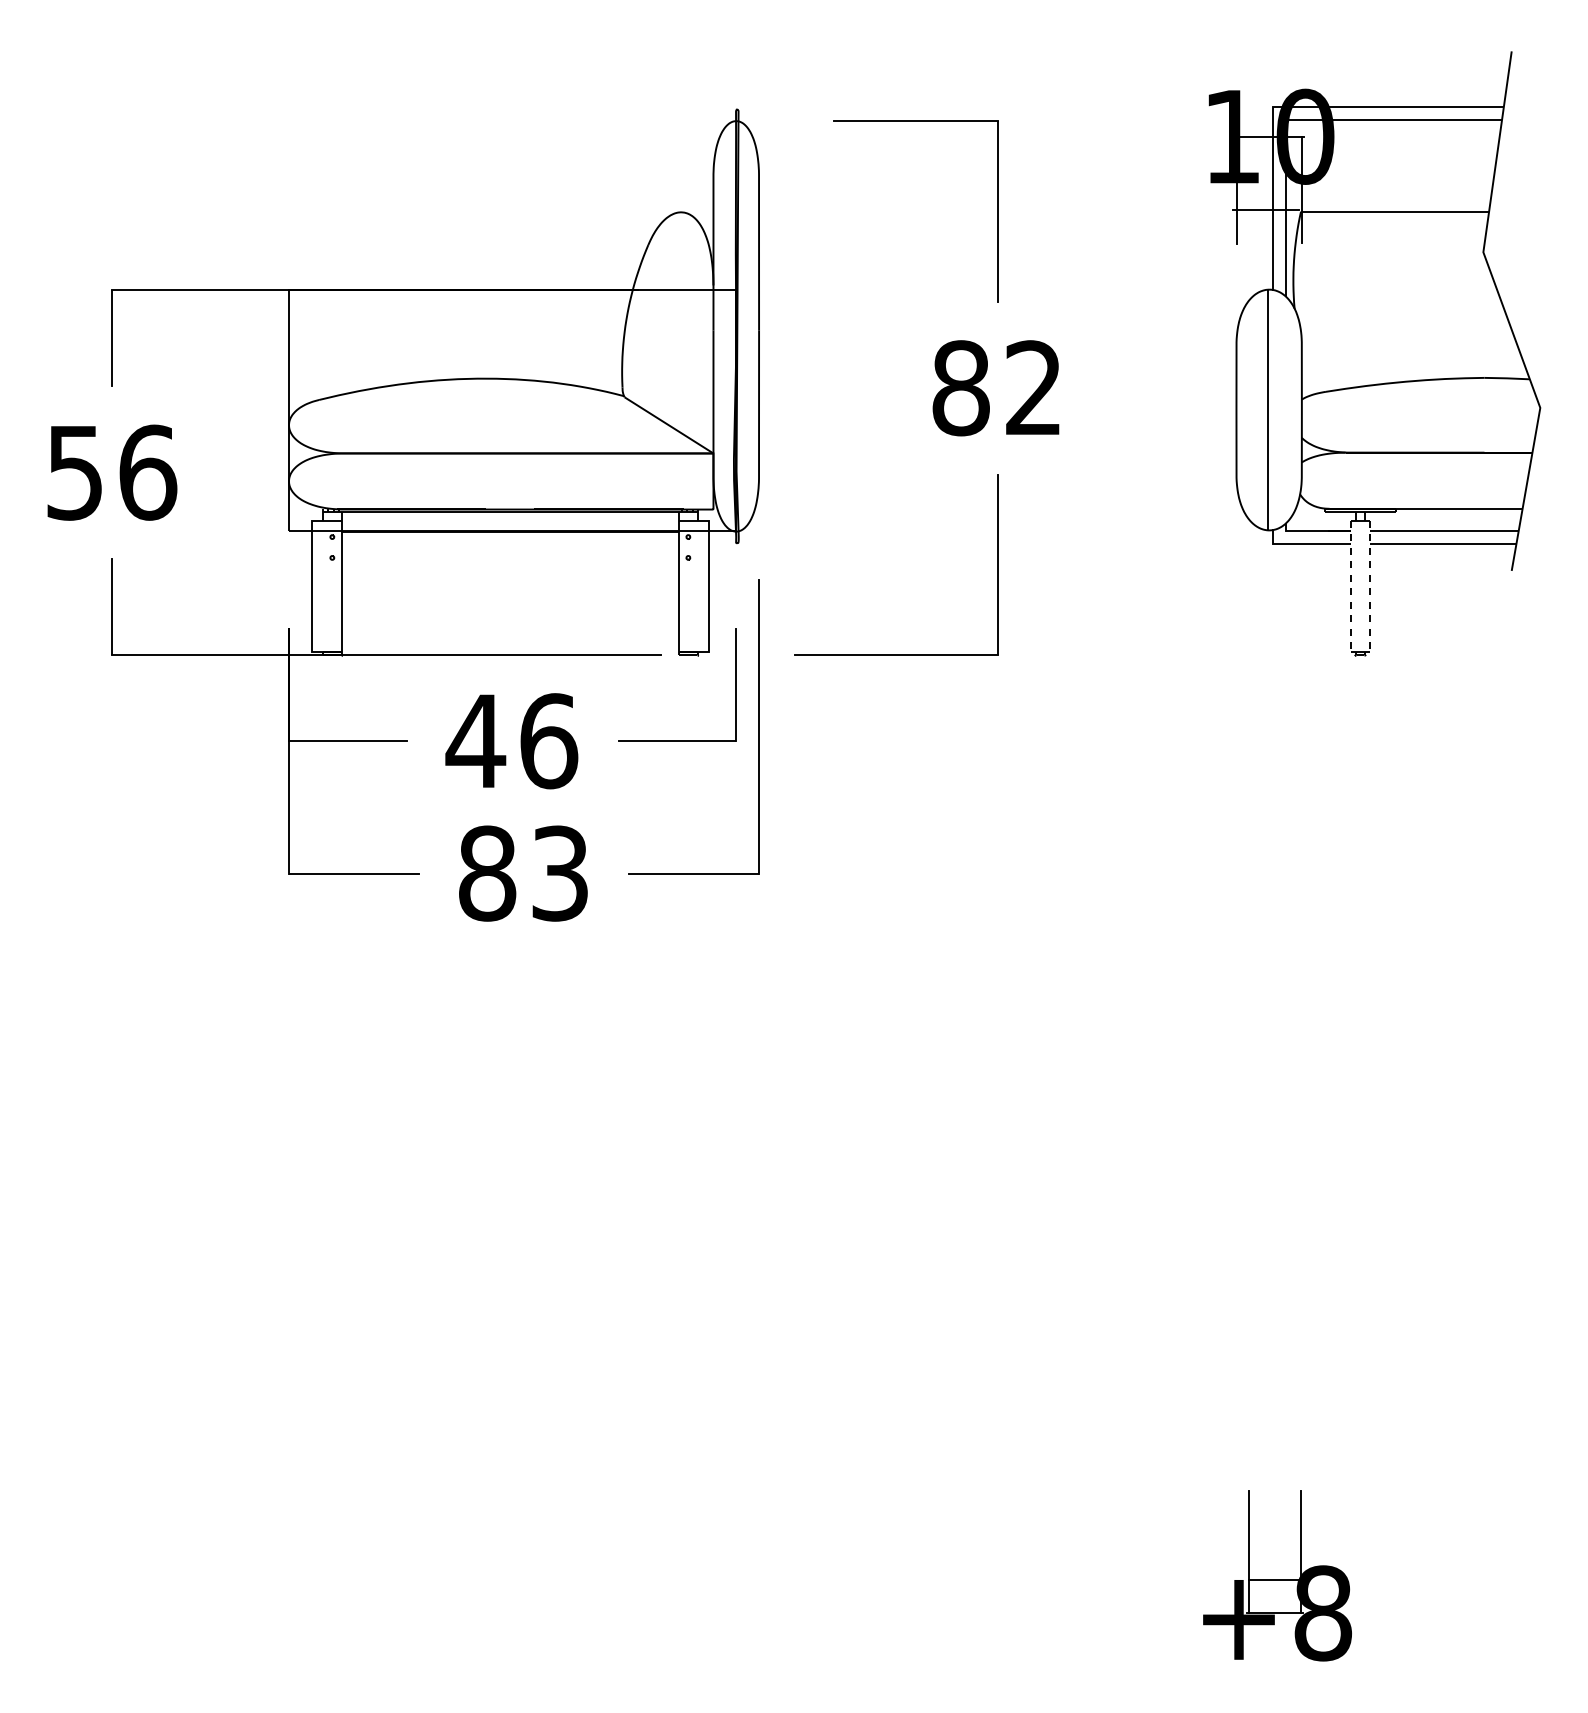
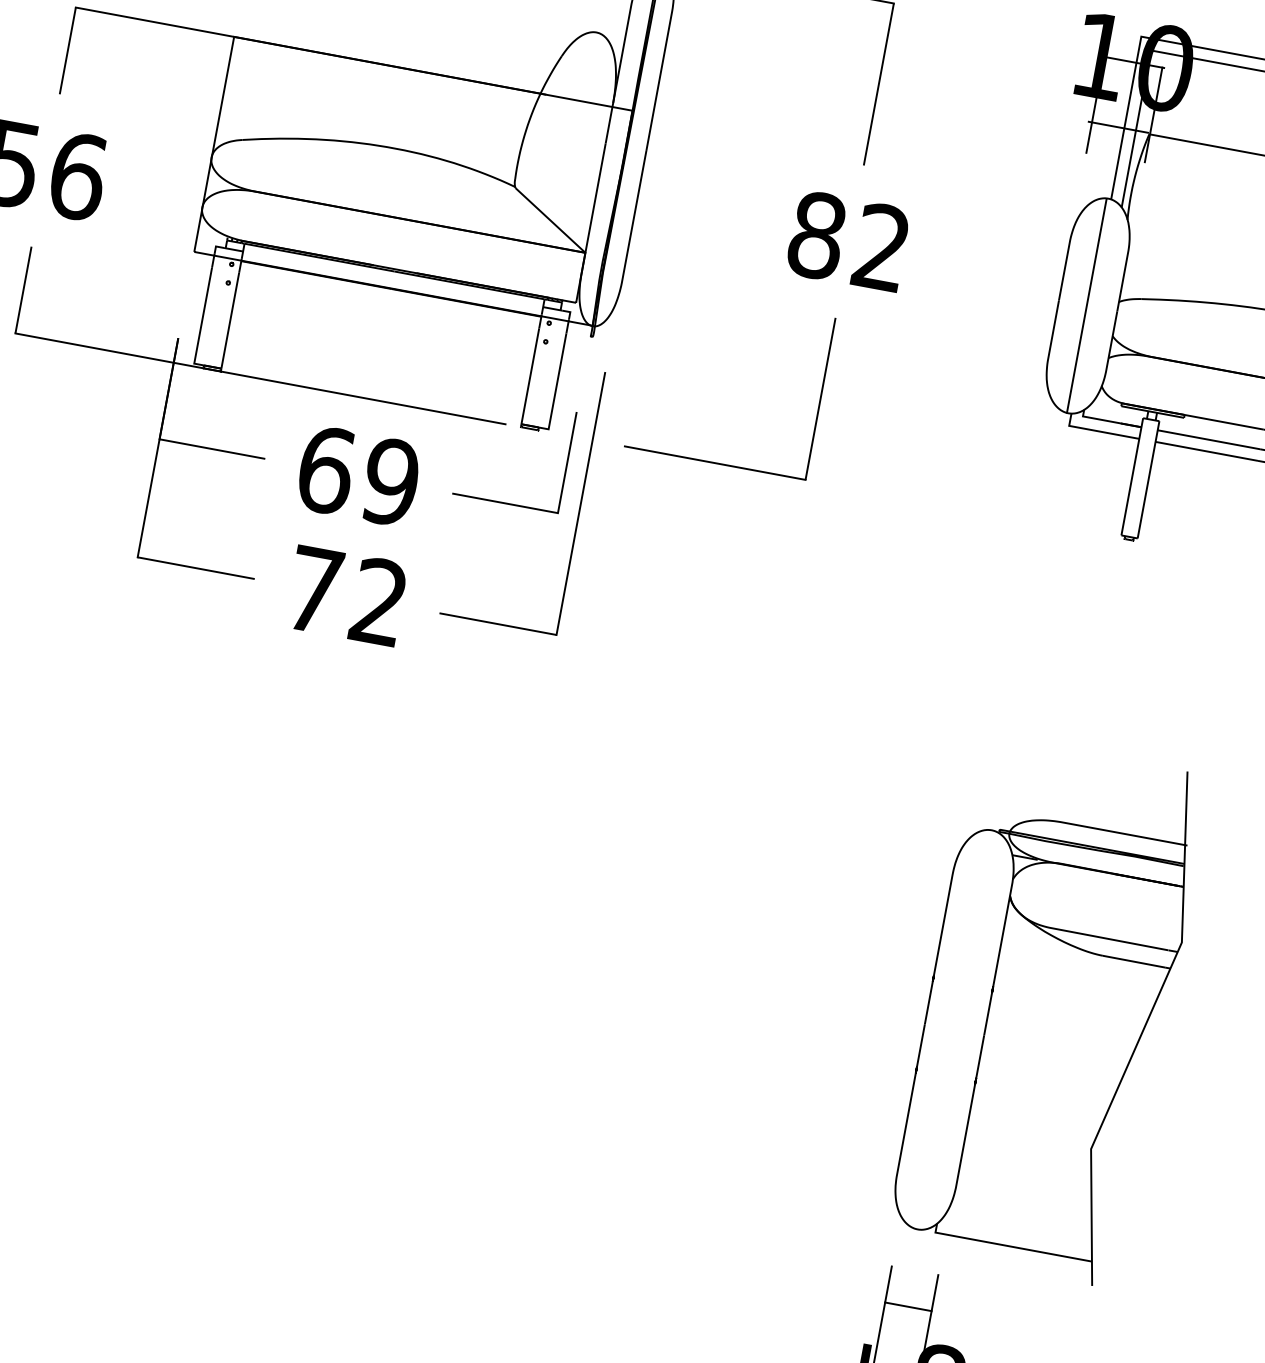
line: (1351, 586) -> (1132, 476), dashed -> solid
line: (1369, 586) -> (1148, 479), dashed -> solid
text: (511, 741) -> (357, 476), 46 -> 69
text: (523, 873) -> (346, 595), 83 -> 72
part: (1367, 1182) -> (1048, 1011), added
line: (1275, 1580) -> (908, 1307), moved

